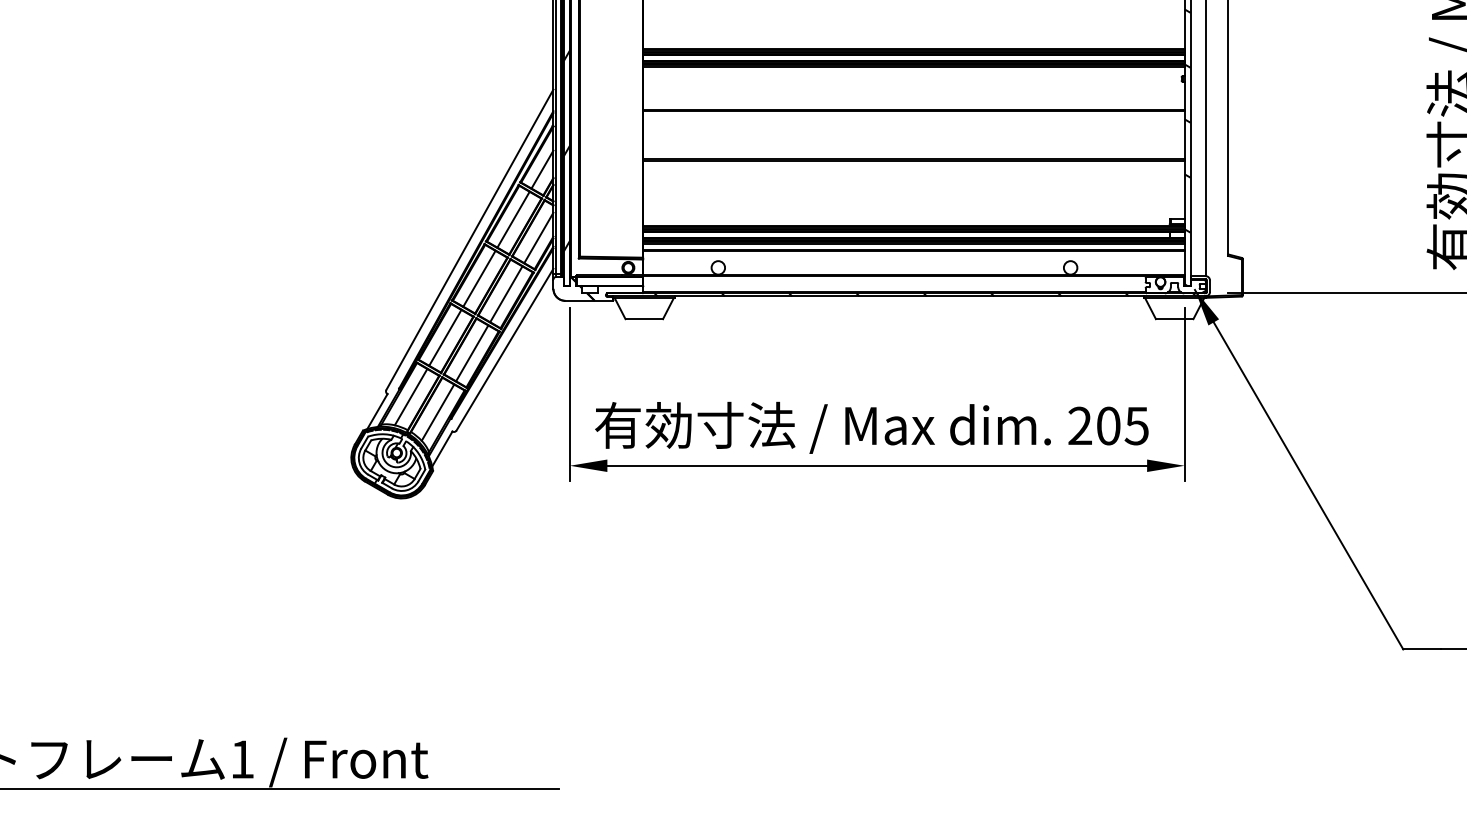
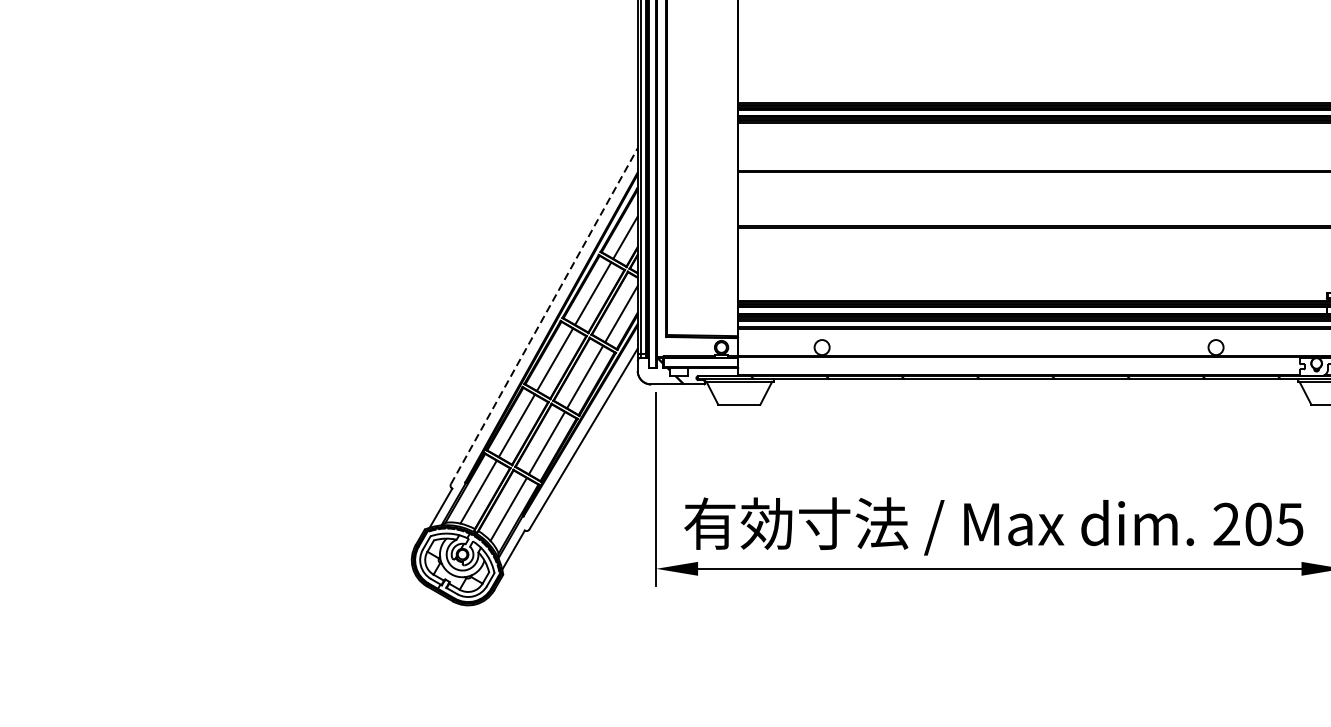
hatch: (566, 150) -> (652, 216), removed
line: (469, 239) -> (543, 315), solid -> dashed

